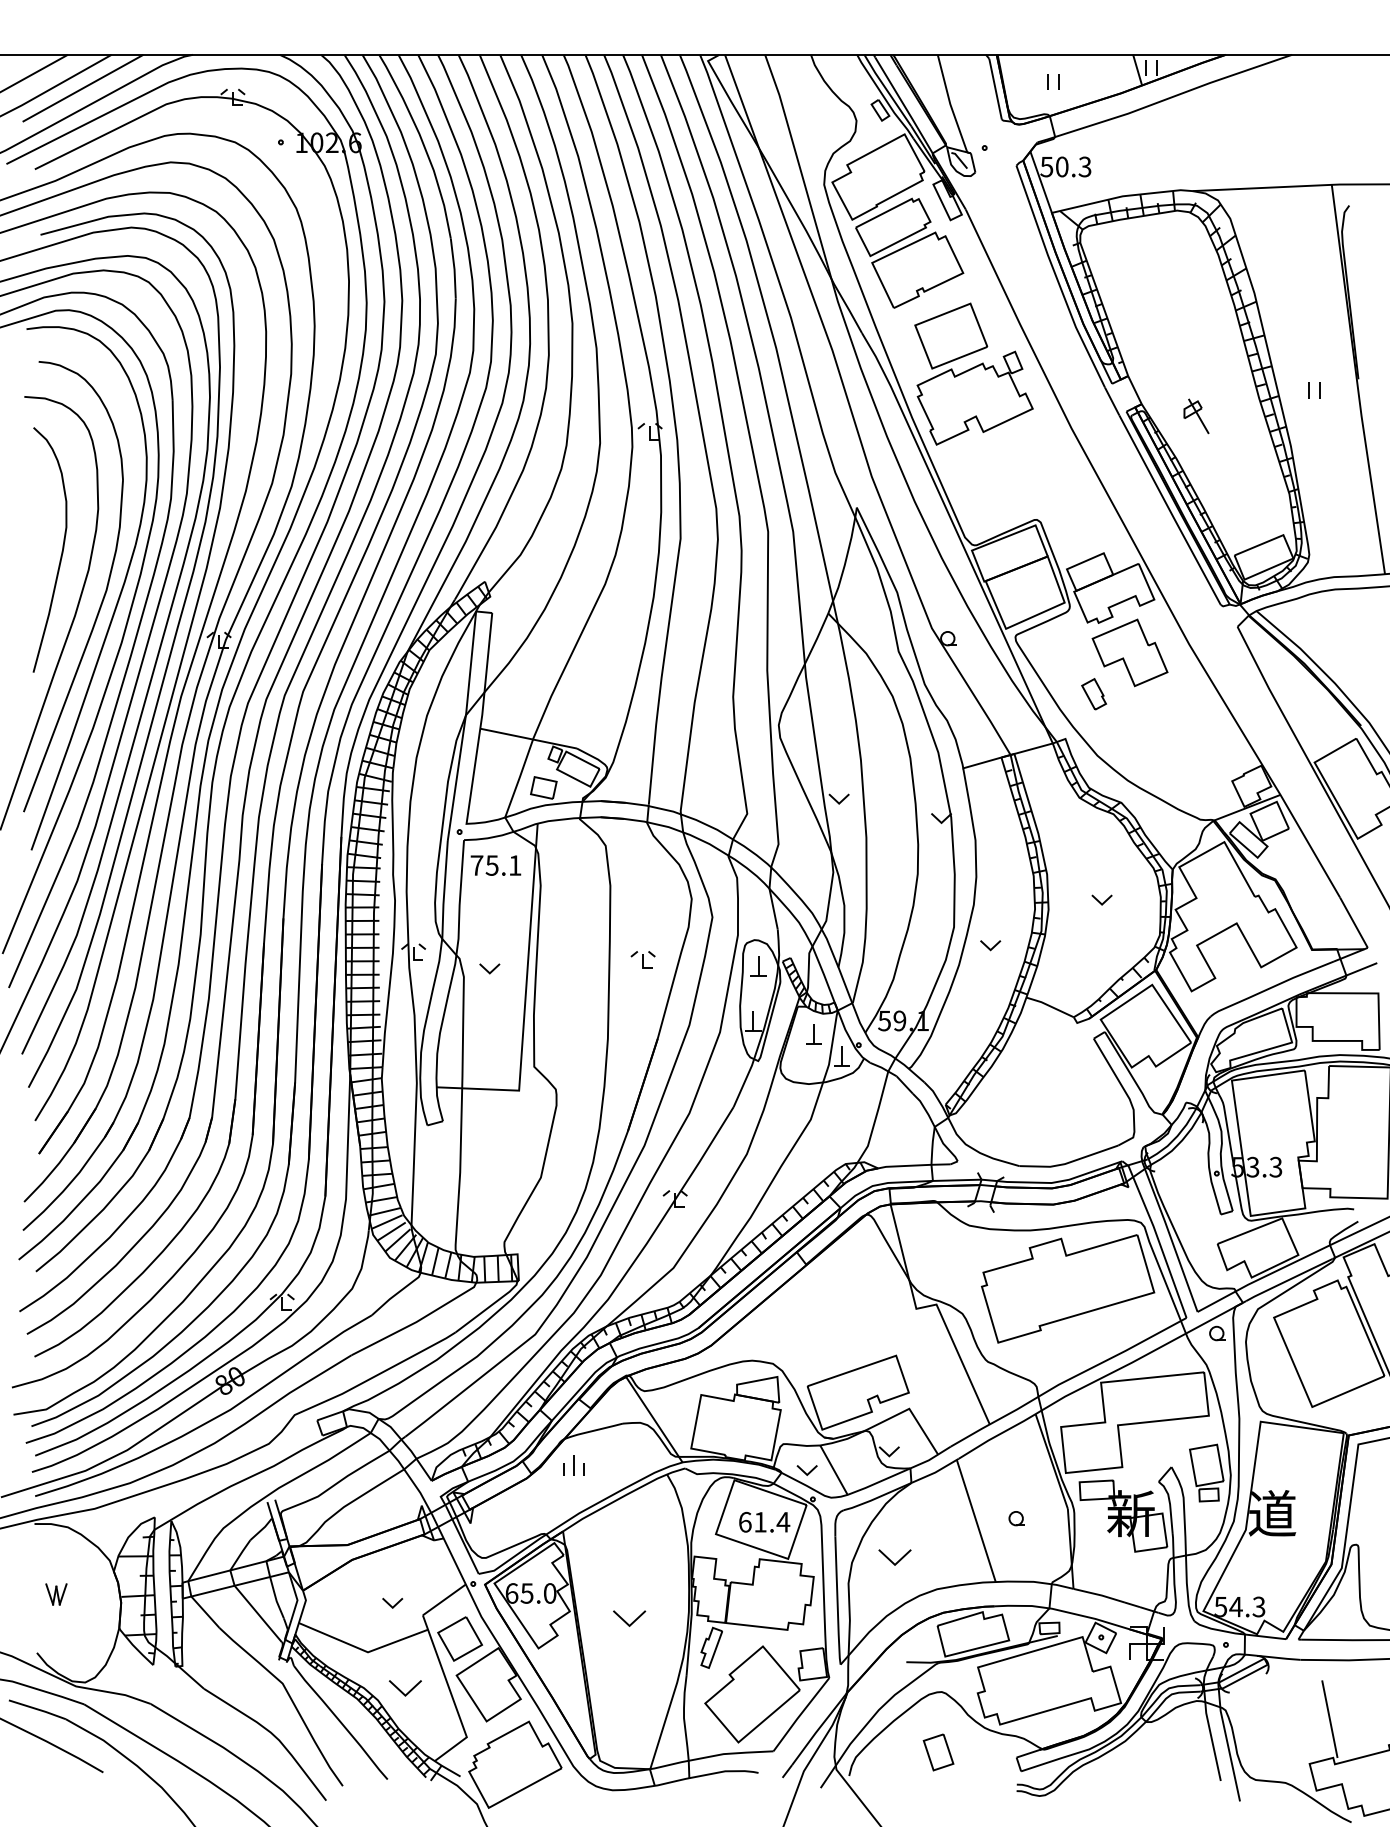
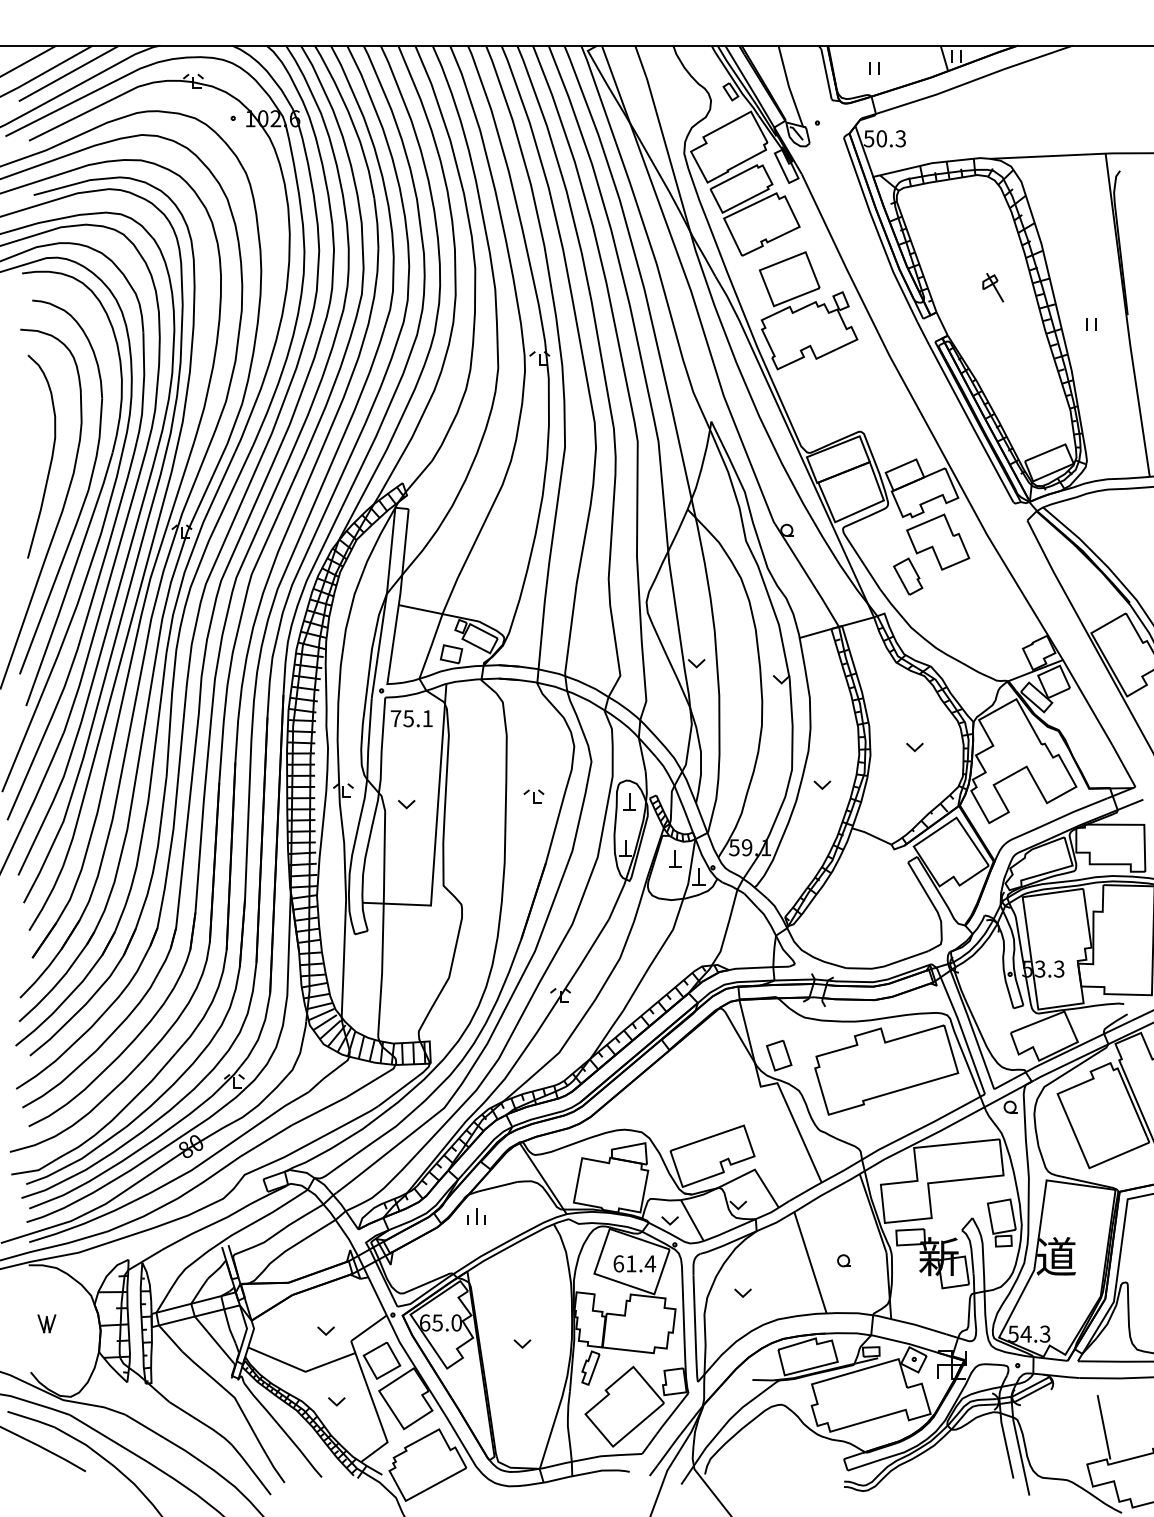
part: (1196, 416) -> (993, 287), moved
part: (1094, 693) -> (908, 575), size x1.43
part: (894, 1557) -> (742, 1293), size x0.62
part: (628, 1618) -> (521, 1343), size x0.62
part: (405, 1688) -> (336, 1401), size x0.62
part: (938, 1752) -> (779, 1055), moved

